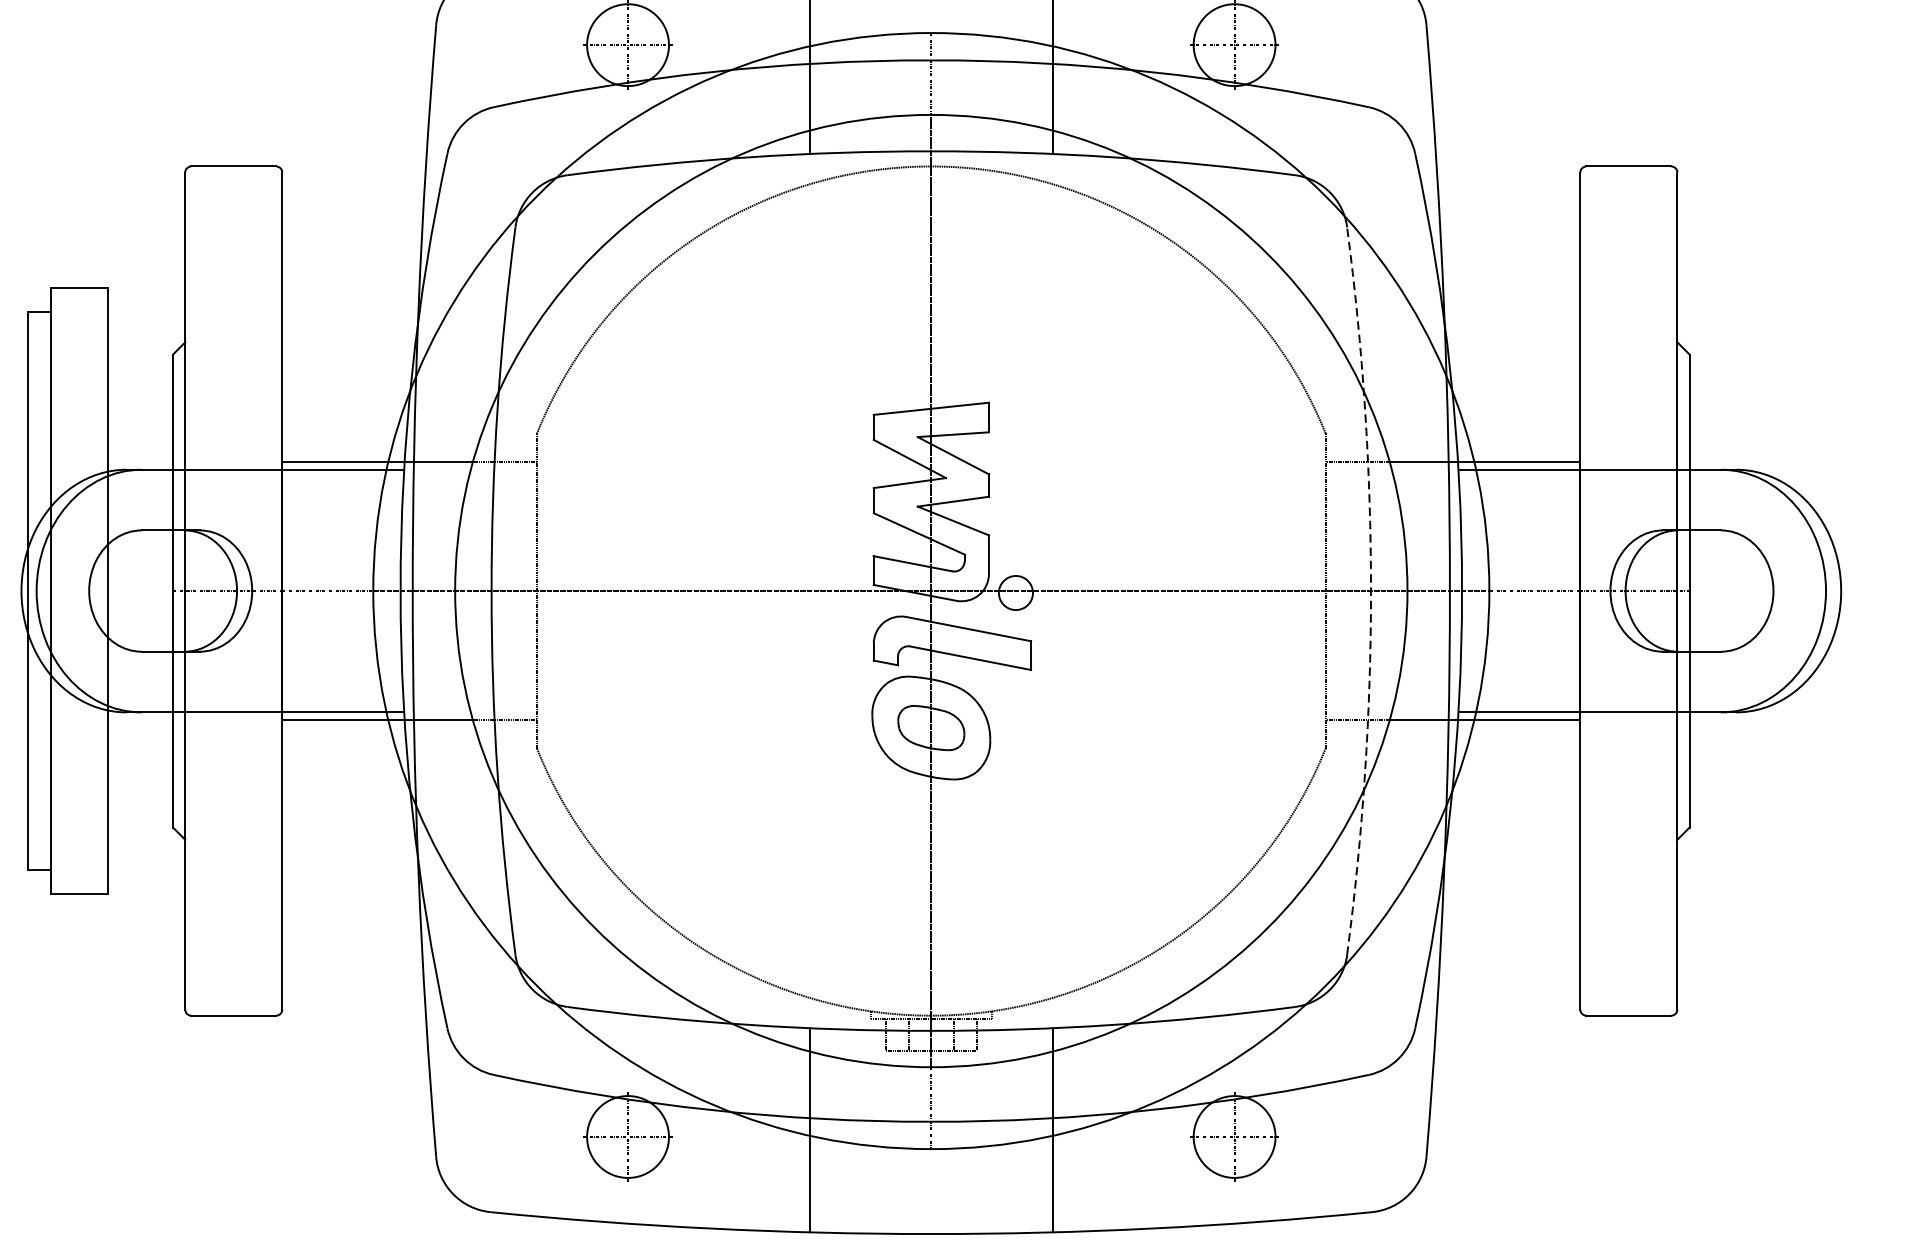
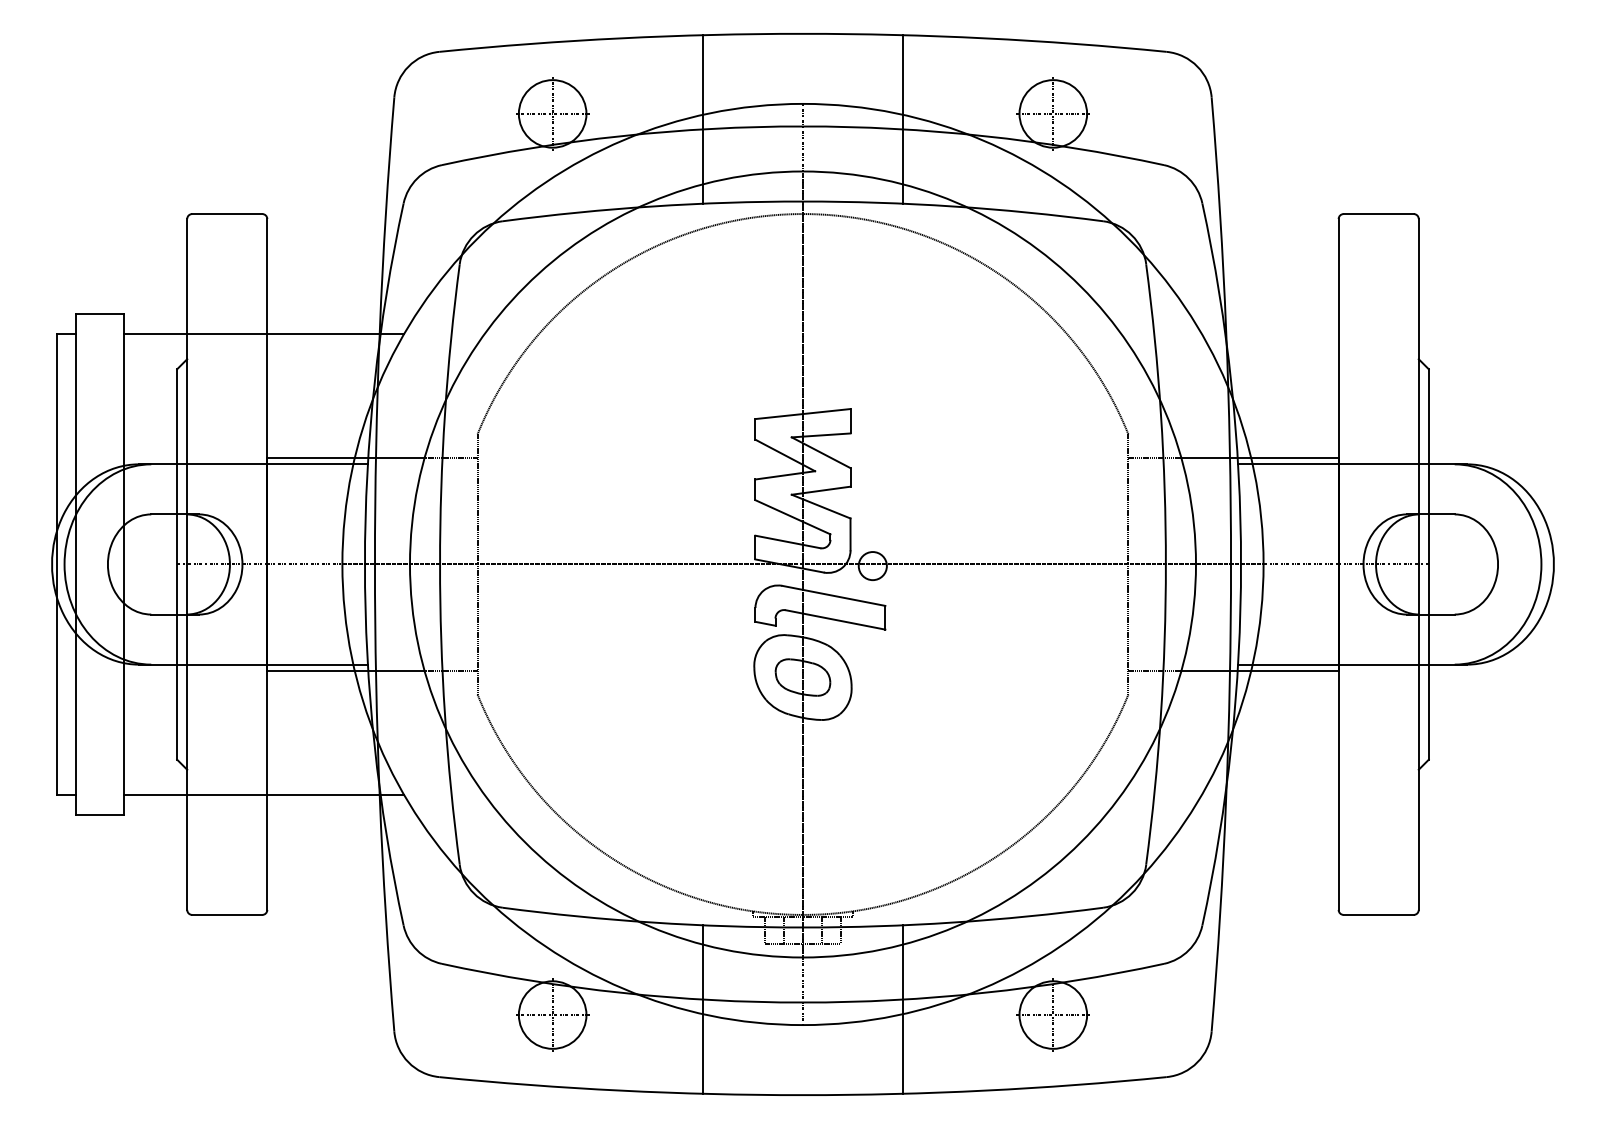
line: (277, 312) -> (263, 334), added
arc: (1370, 591) -> (1165, 564), dashed -> solid
line: (277, 869) -> (263, 794), added

